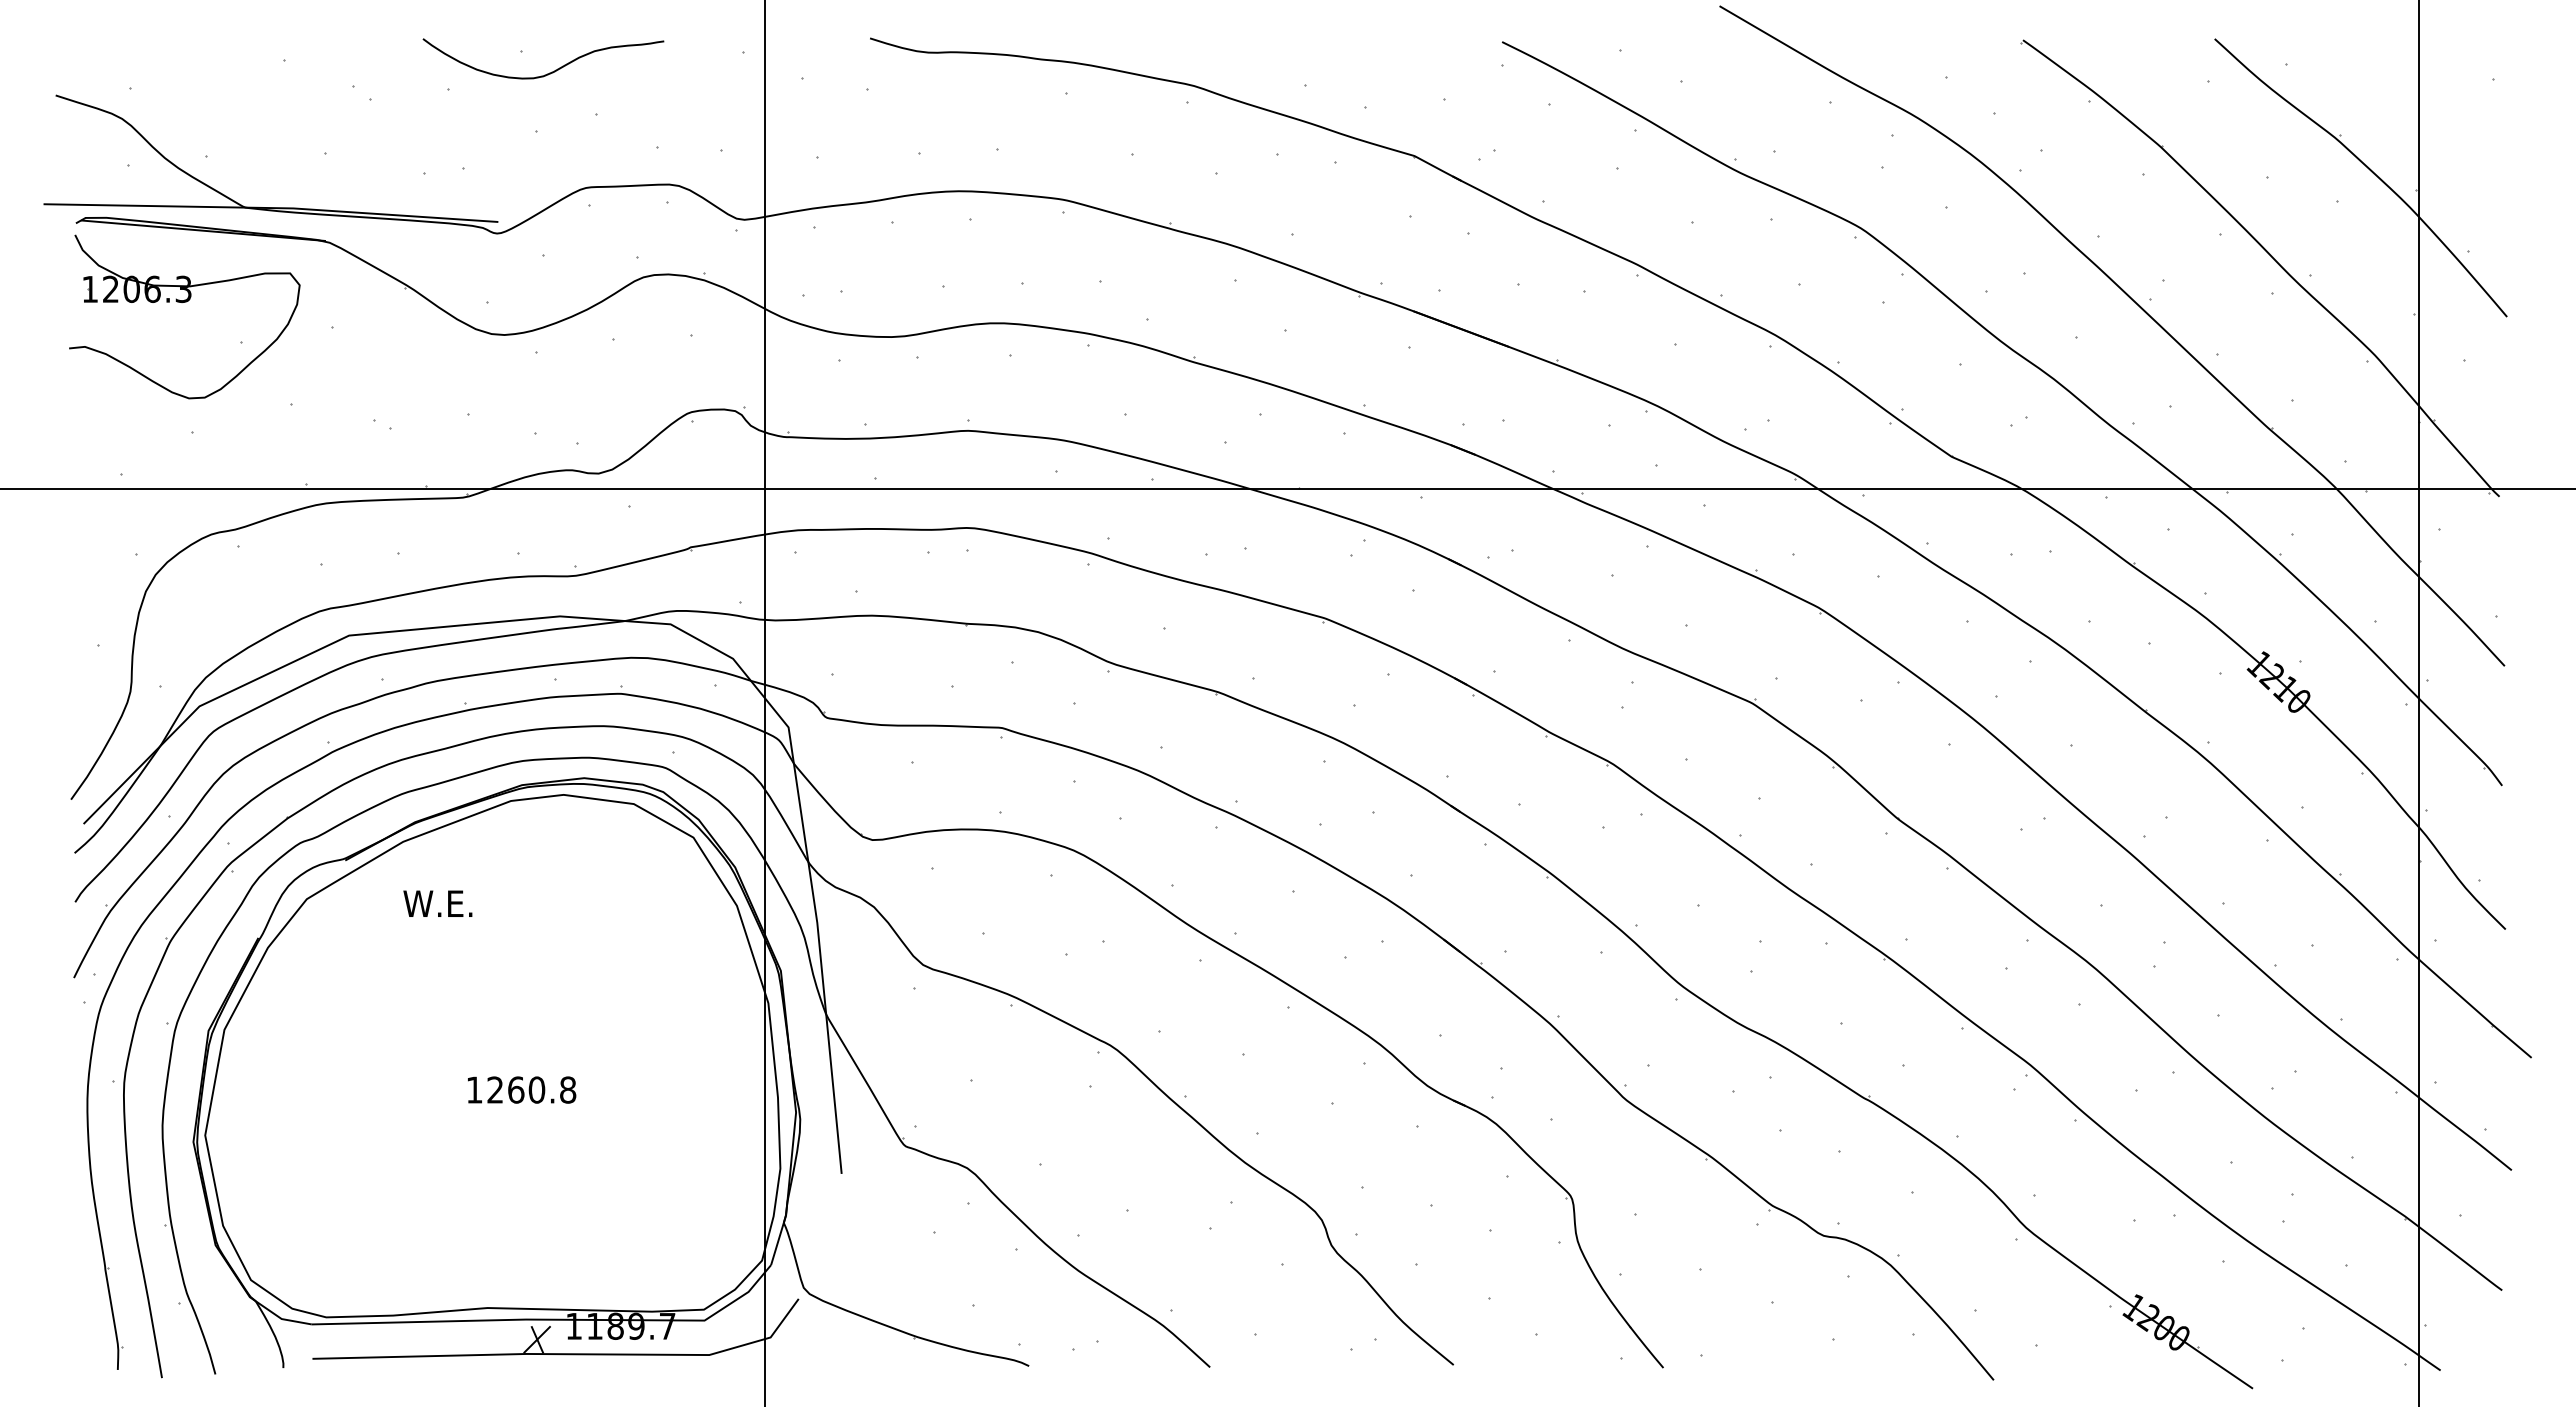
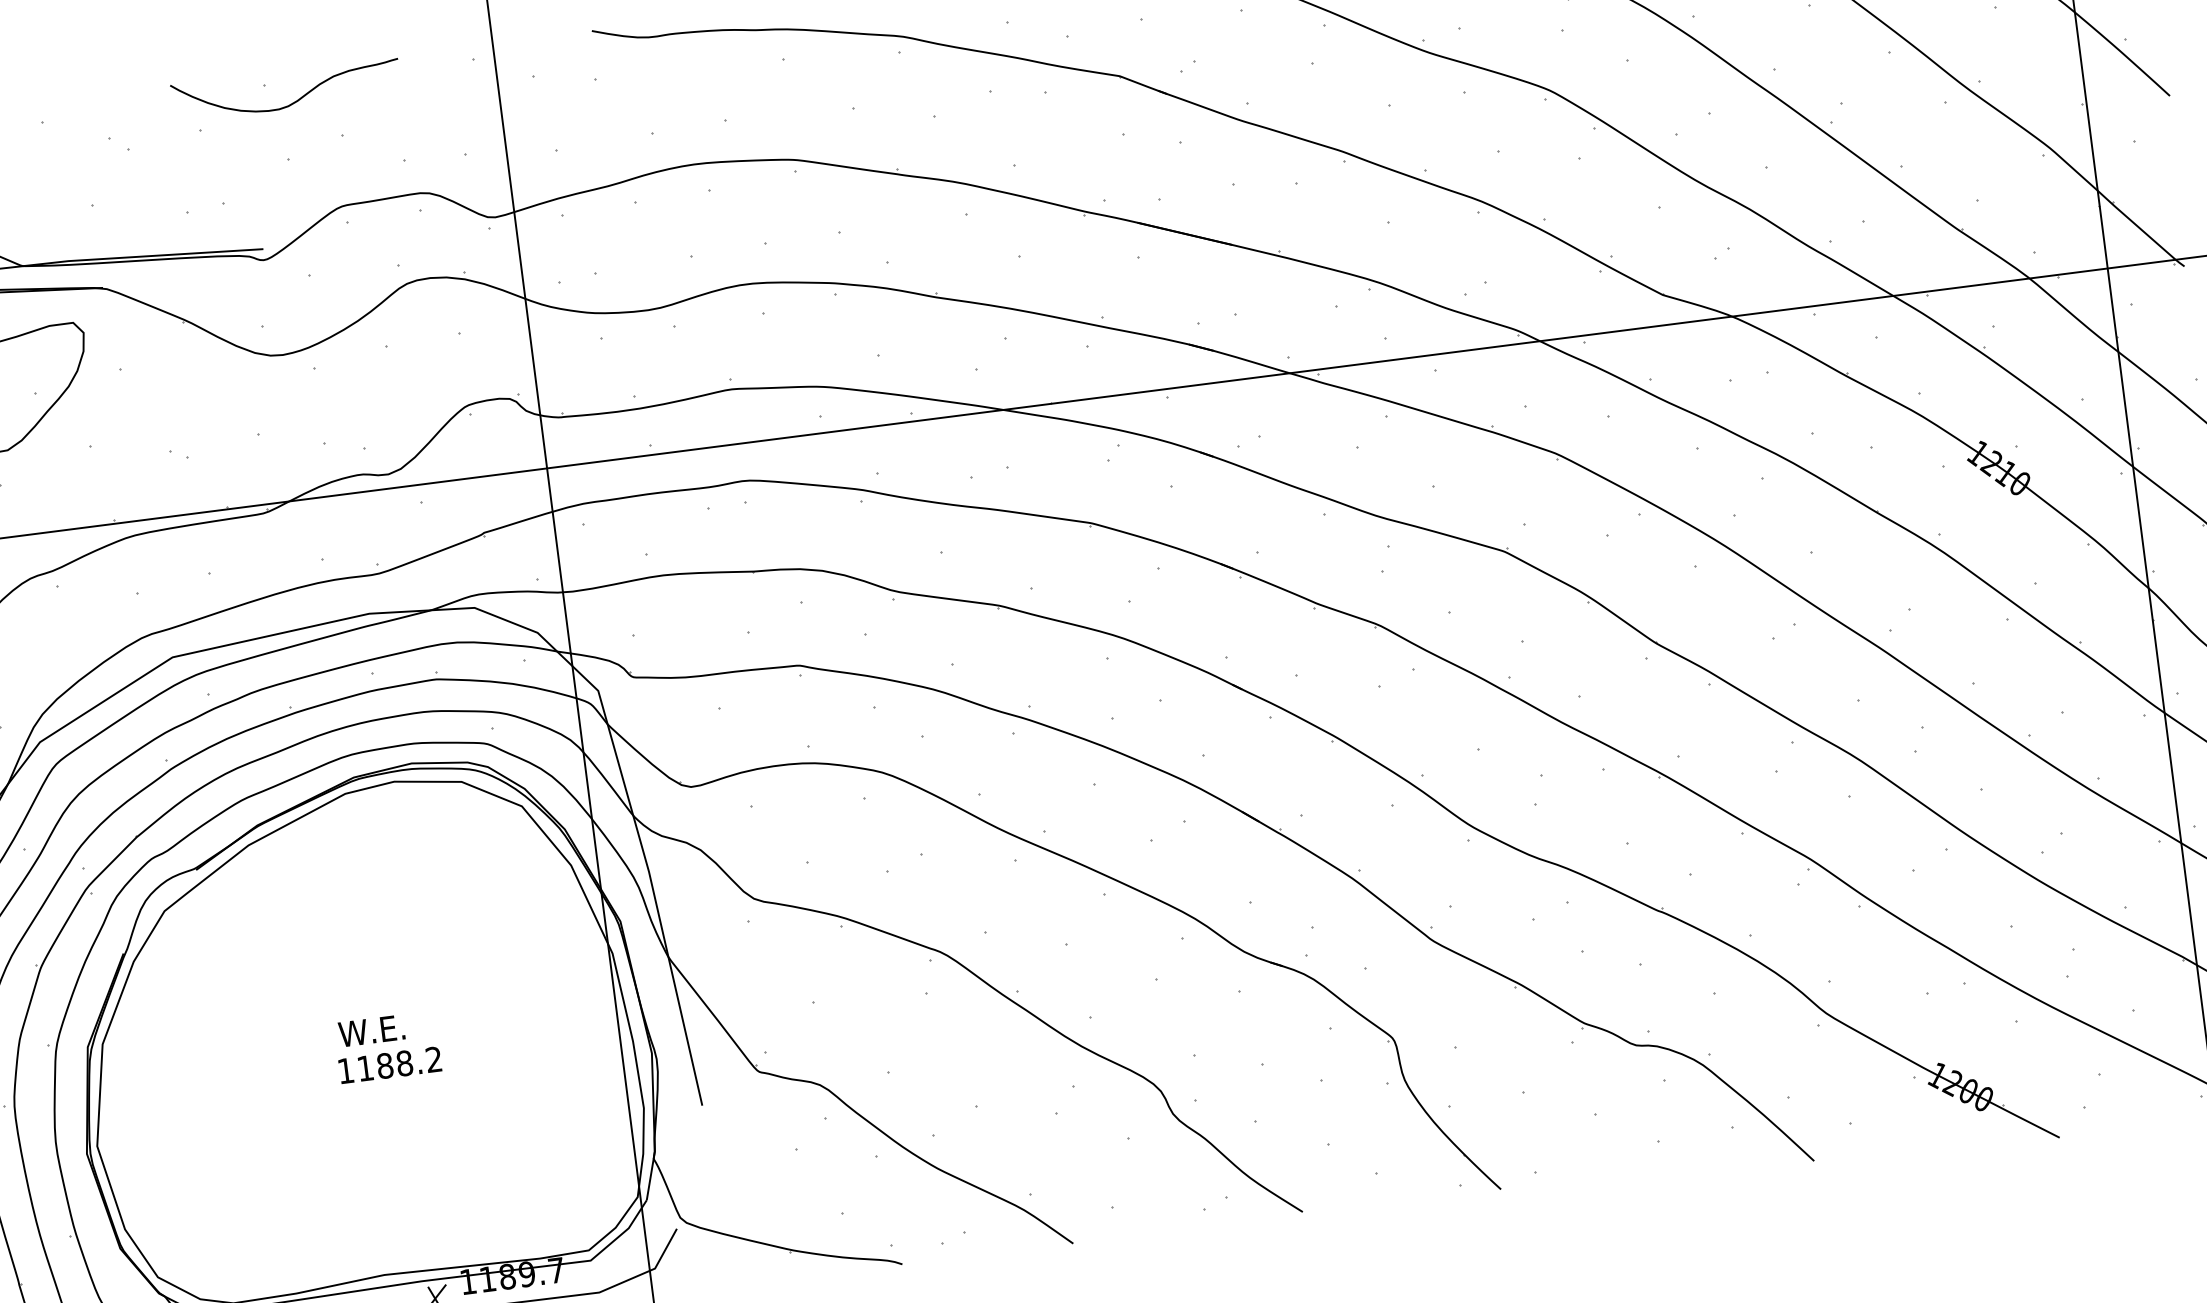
text: (437, 903) -> (371, 1030), moved
text: (531, 1089) -> (399, 1063), 1260.8 -> 1188.2

